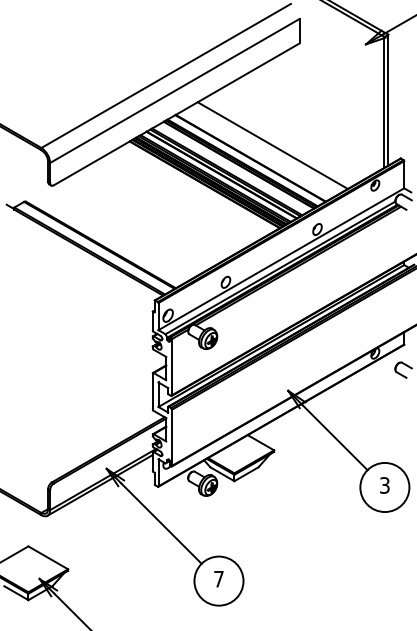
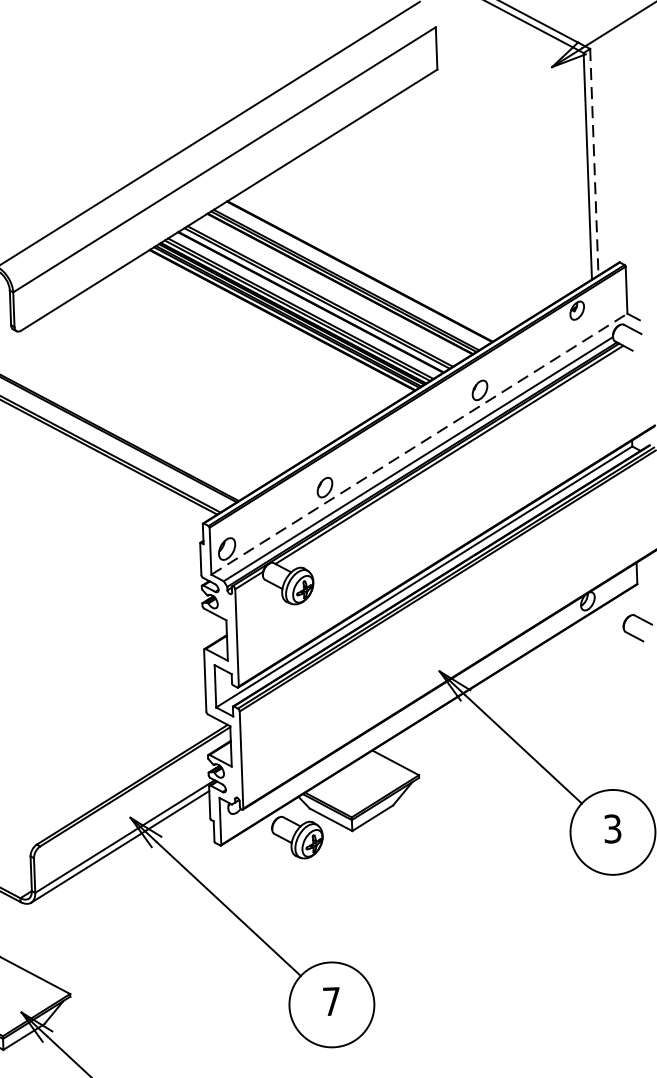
line: (388, 100) -> (594, 162), solid -> dashed
line: (272, 145) -> (396, 247), removed
line: (281, 259) -> (419, 444), solid -> dashed

